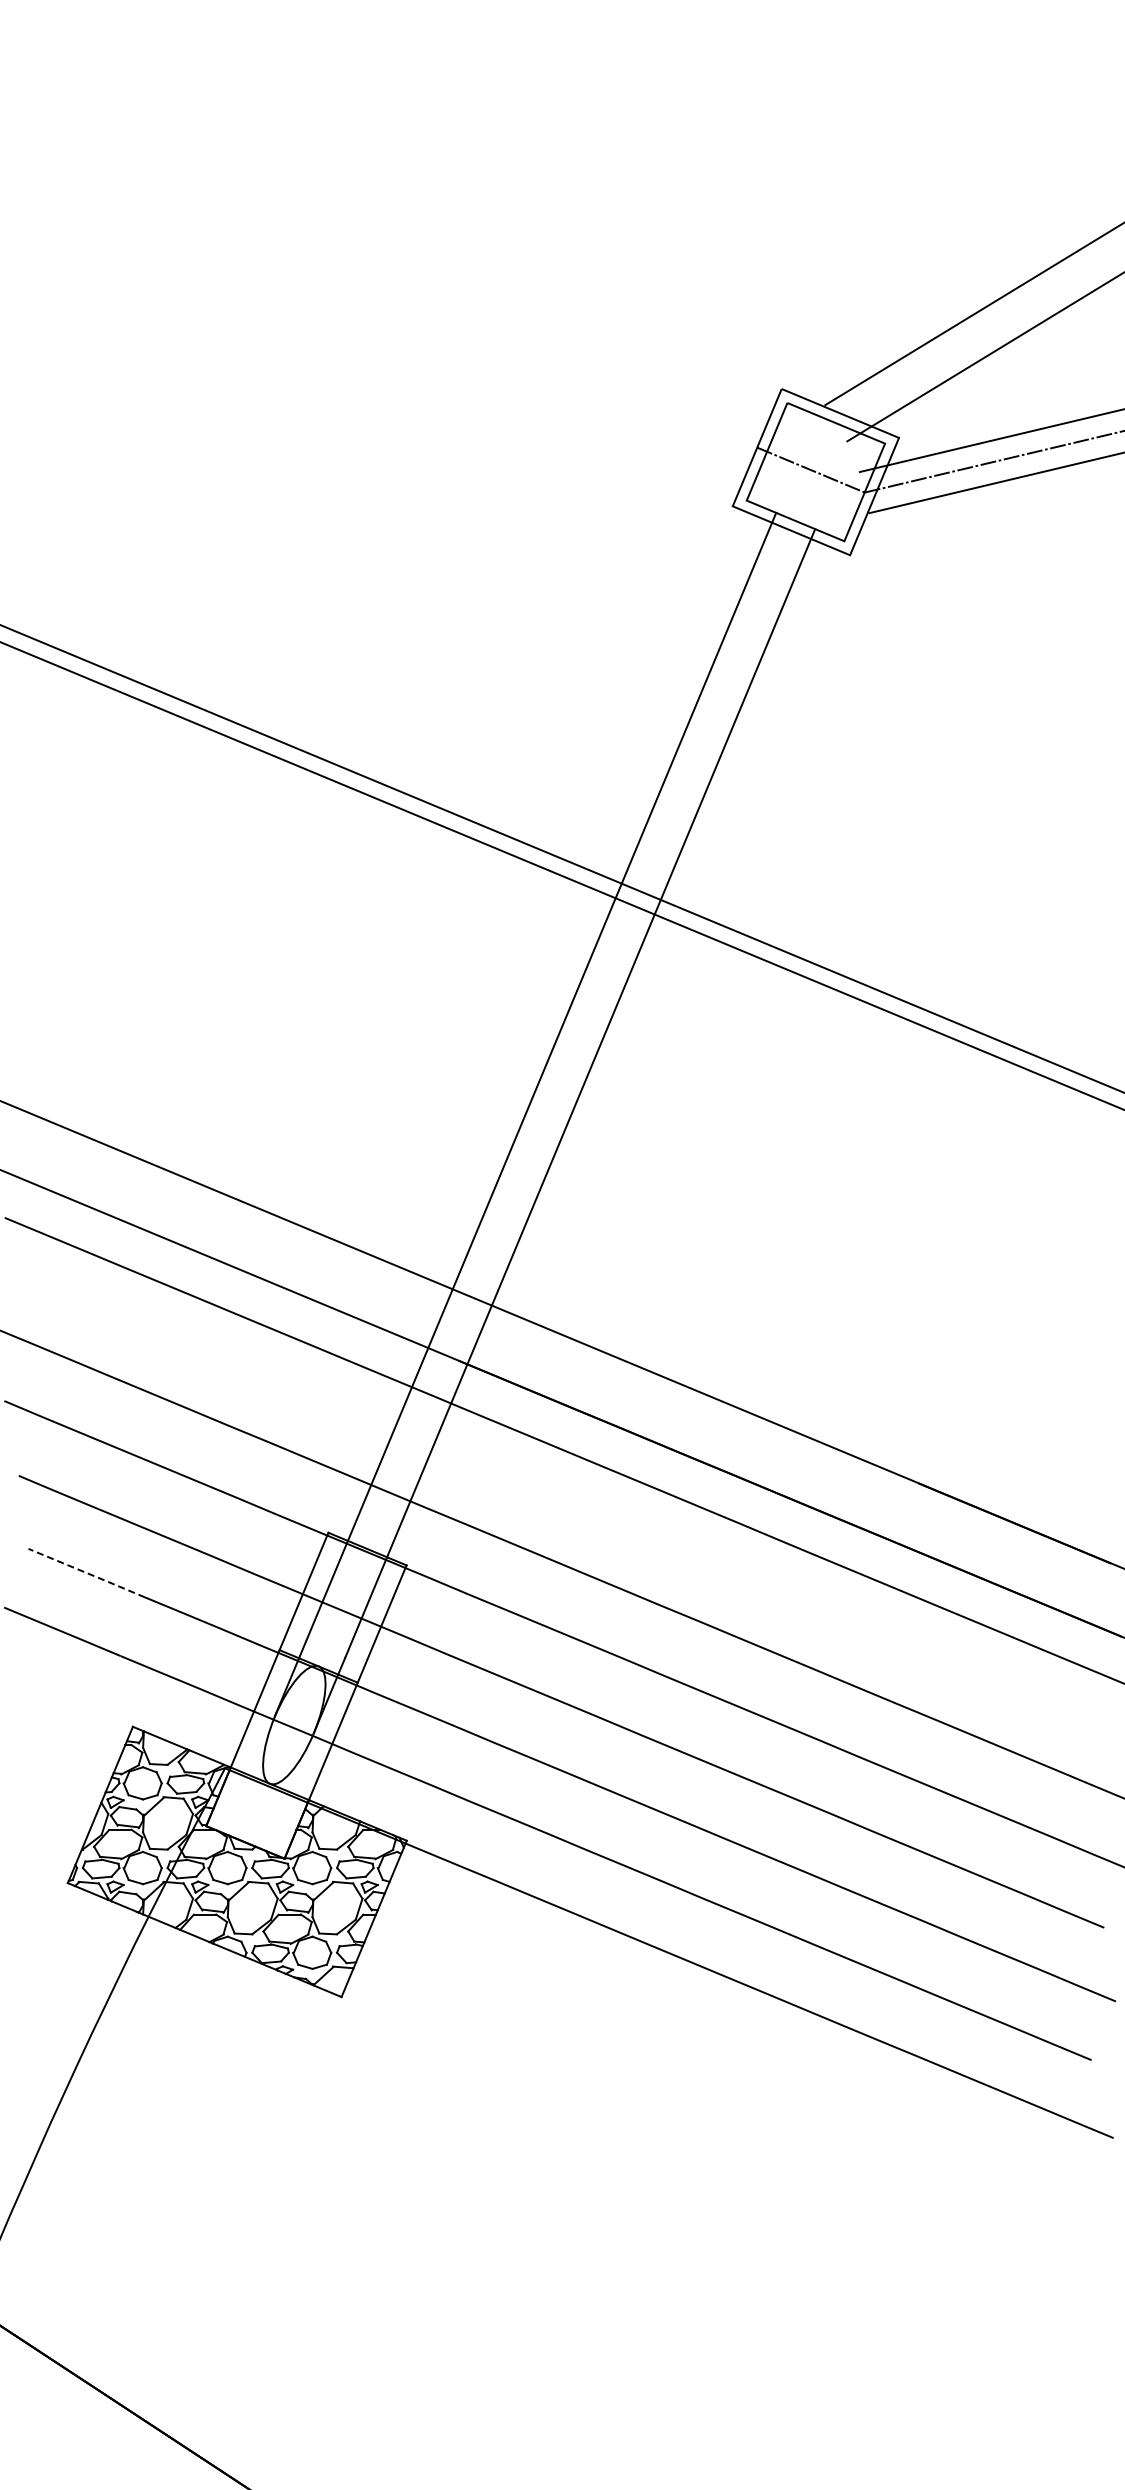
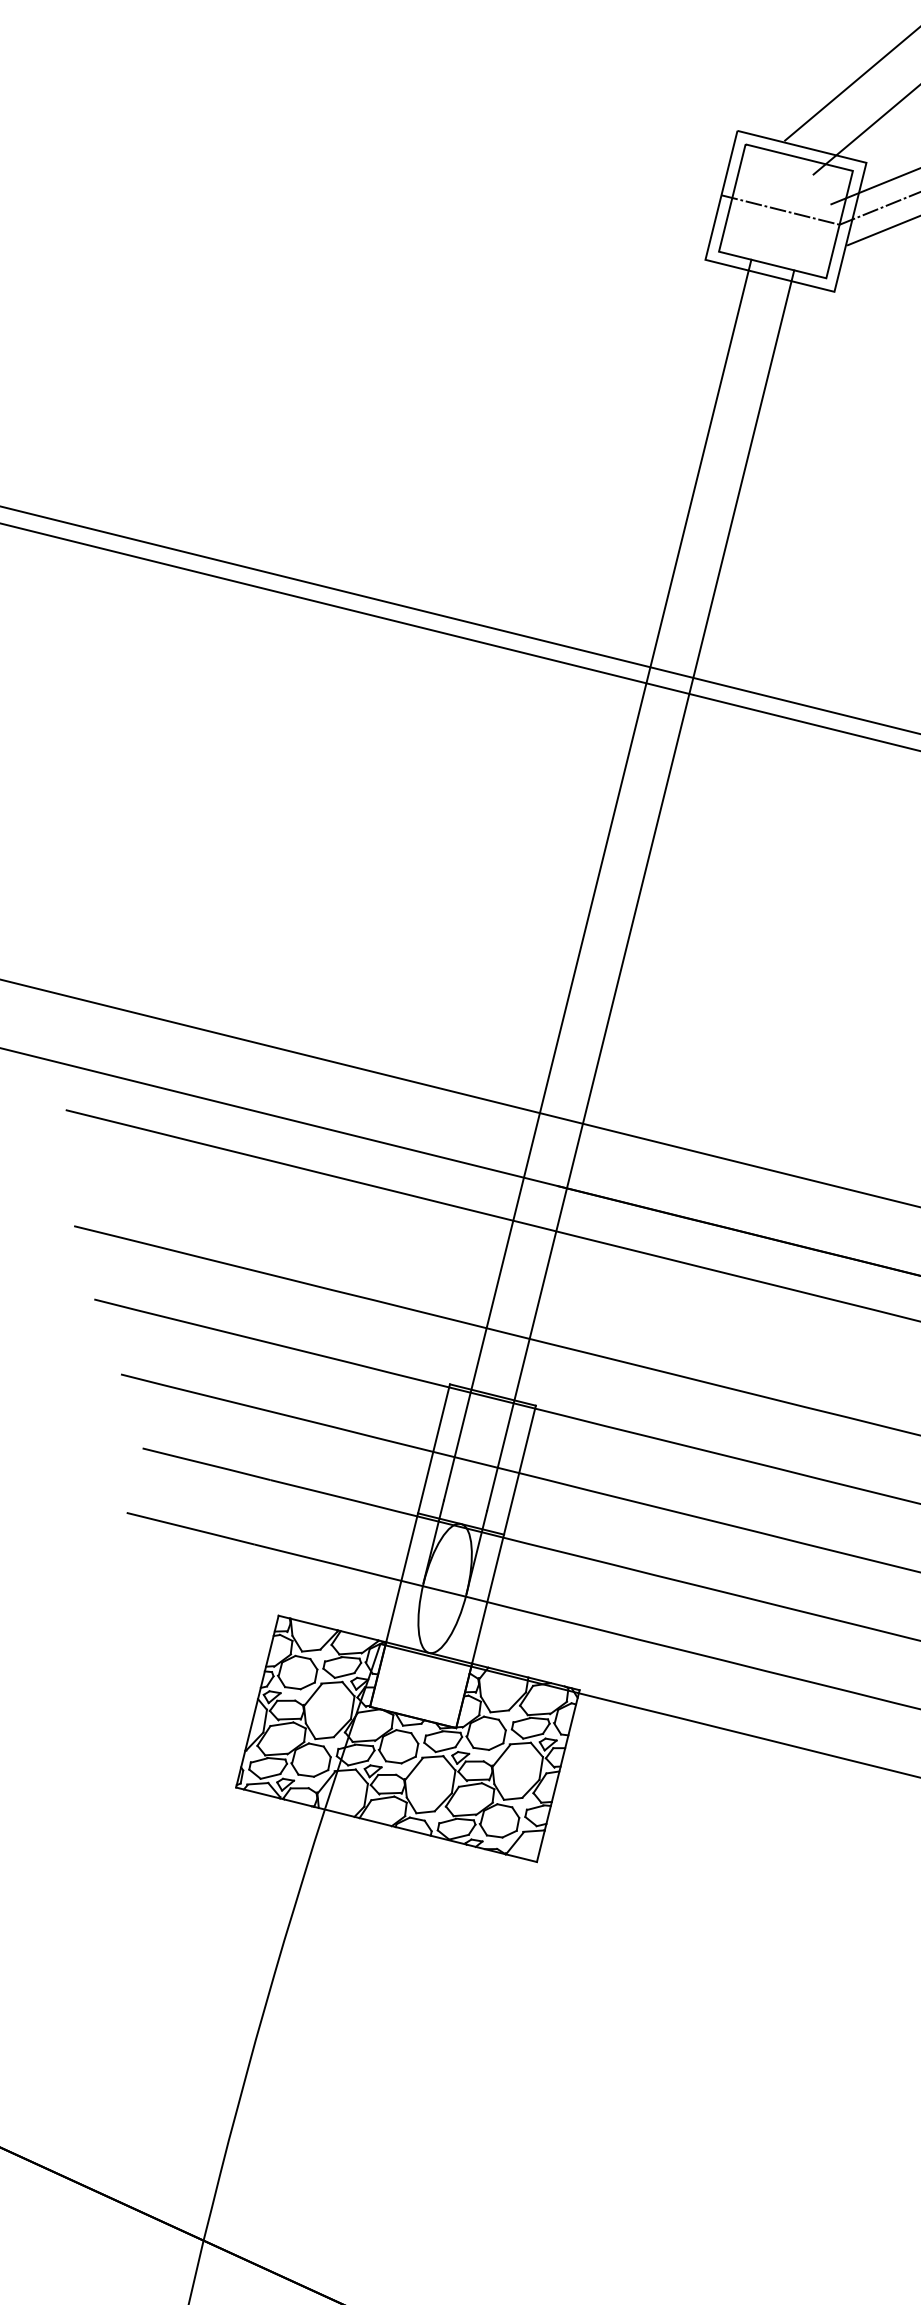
line: (87, 1573) -> (207, 1464), dashed -> solid

